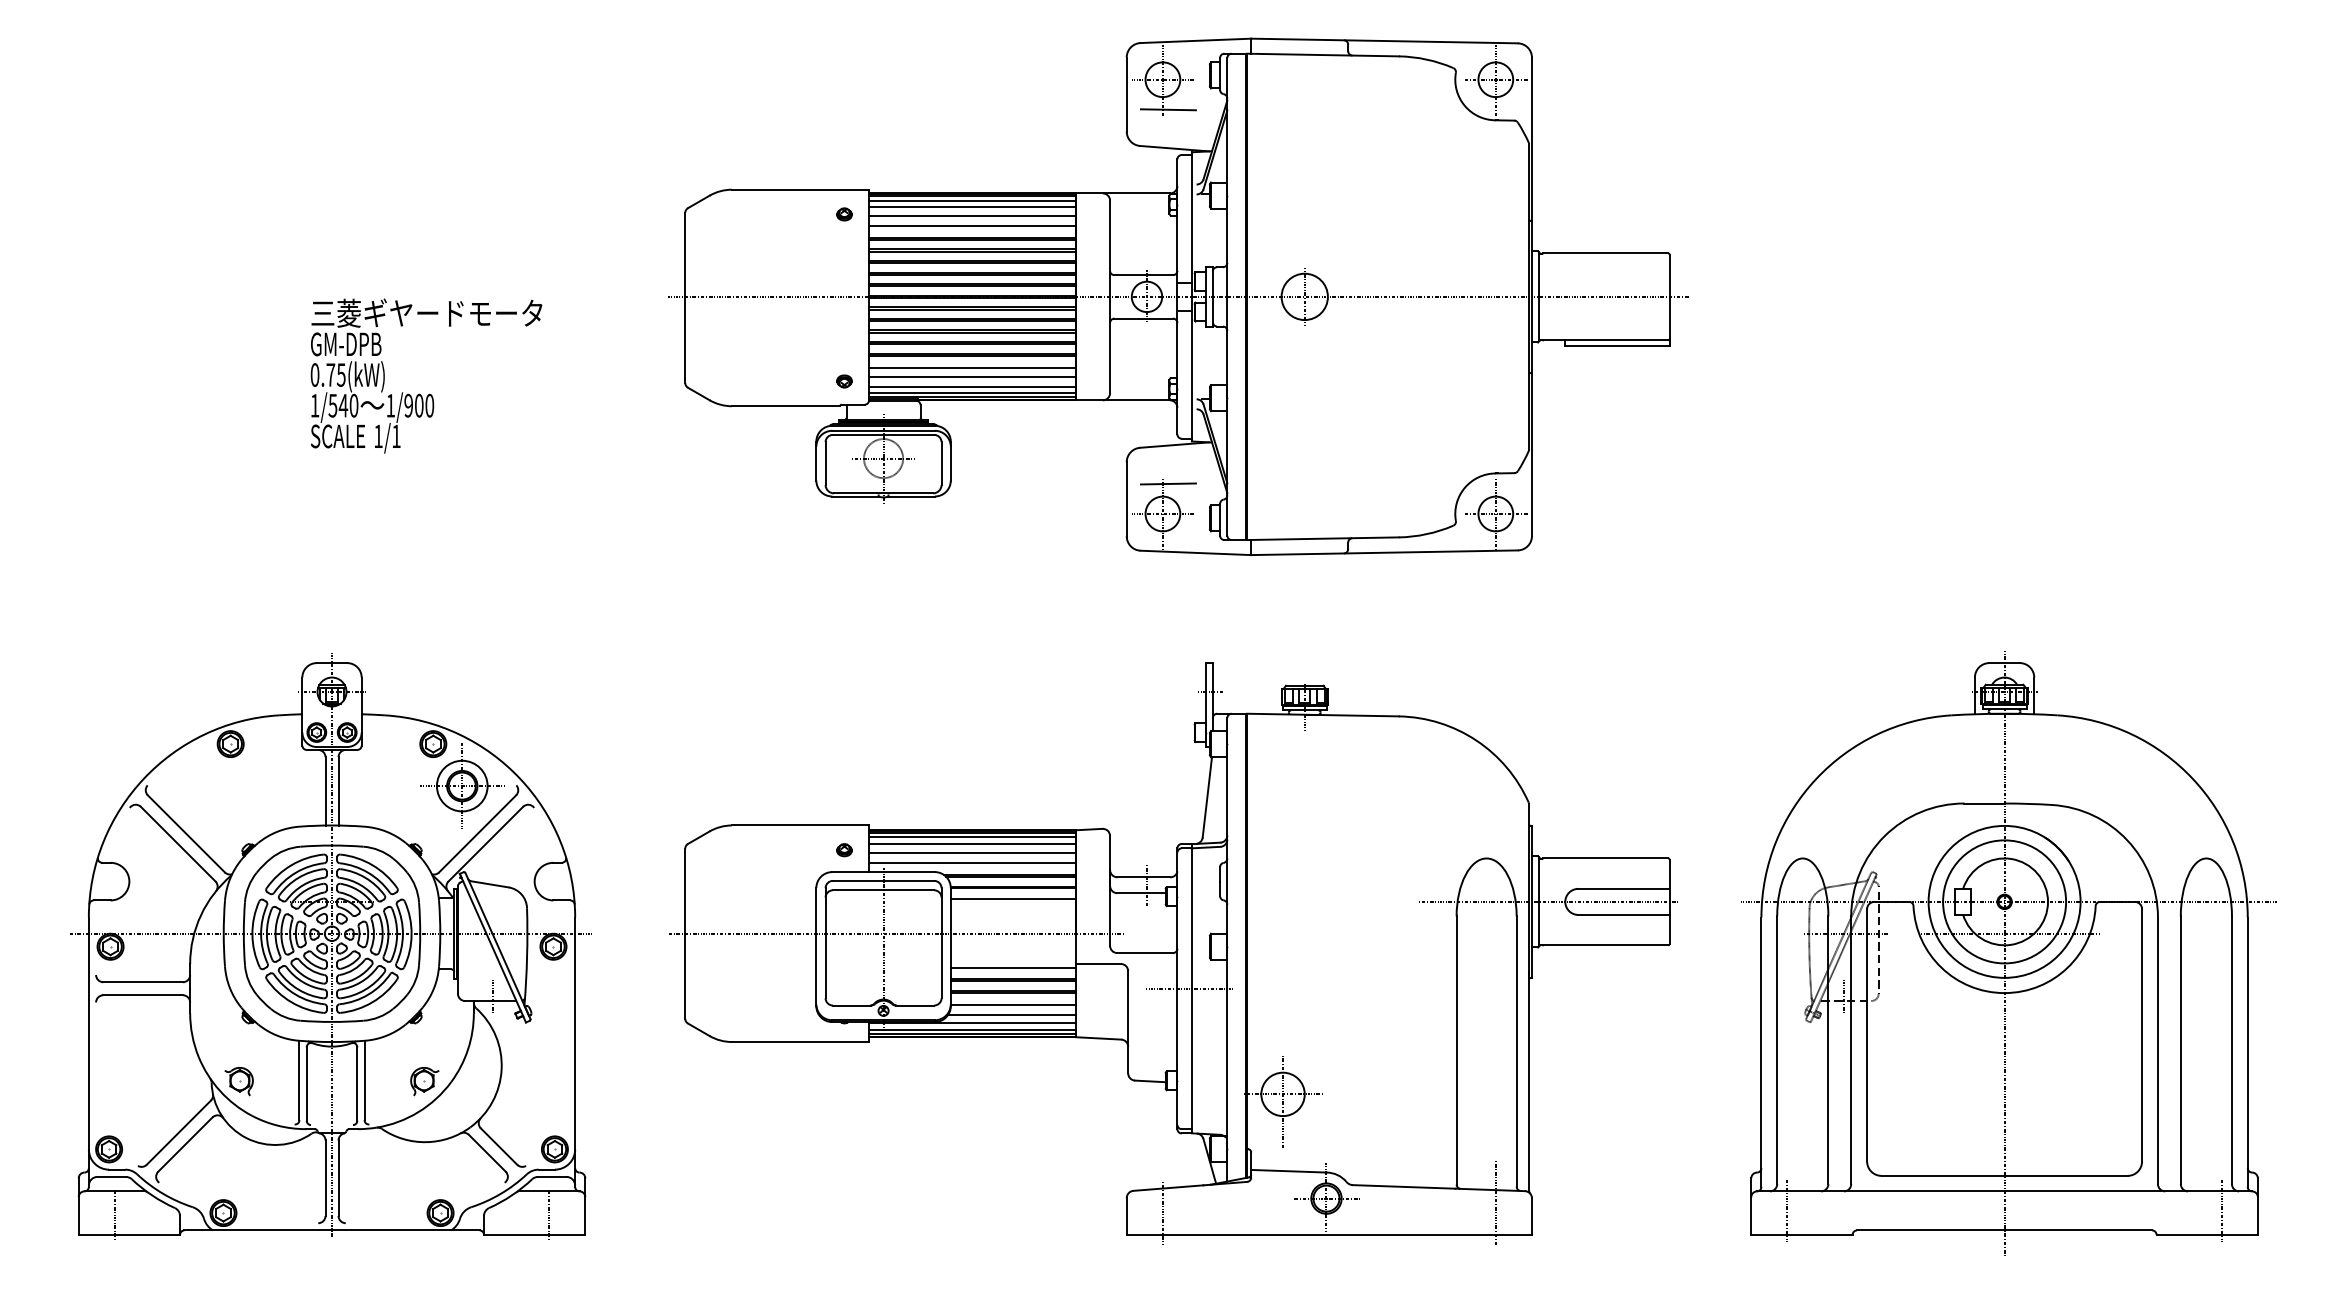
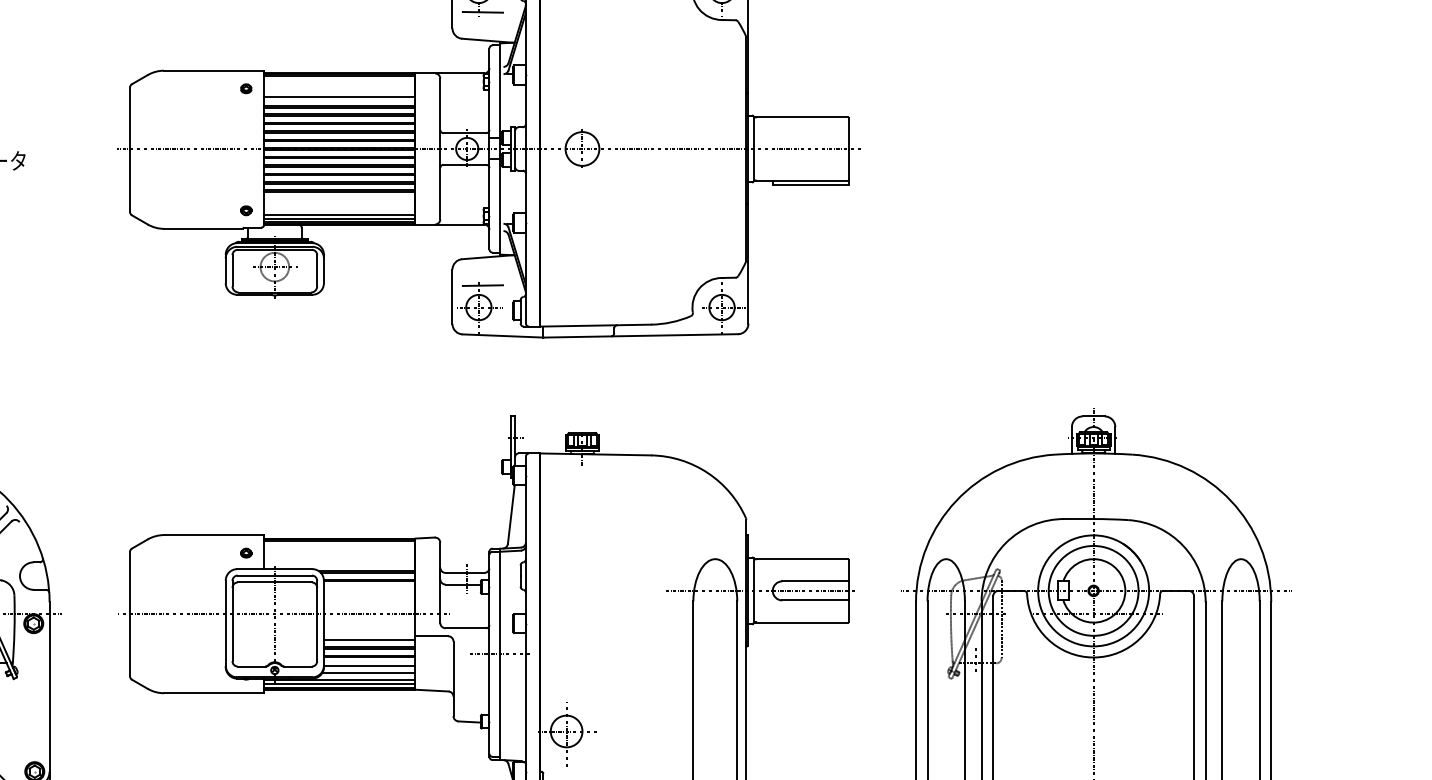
line: (972, 200) -> (339, 78), removed
line: (972, 207) -> (339, 83), removed
line: (972, 216) -> (339, 90), removed
line: (972, 368) -> (339, 201), removed
line: (972, 377) -> (339, 207), removed
line: (972, 837) -> (339, 543), removed
line: (972, 844) -> (339, 548), removed
line: (972, 852) -> (339, 554), removed
line: (972, 862) -> (339, 562), removed
line: (1013, 899) -> (369, 589), removed

